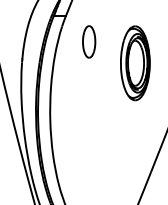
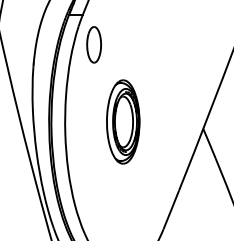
part: (88, 41) -> (93, 44), moved
part: (135, 62) -> (123, 121), moved

